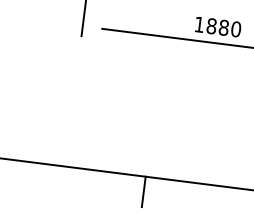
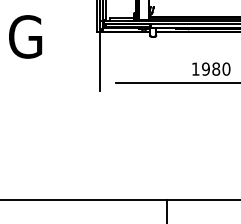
text: (211, 25) -> (205, 68), 1880 -> 1980

